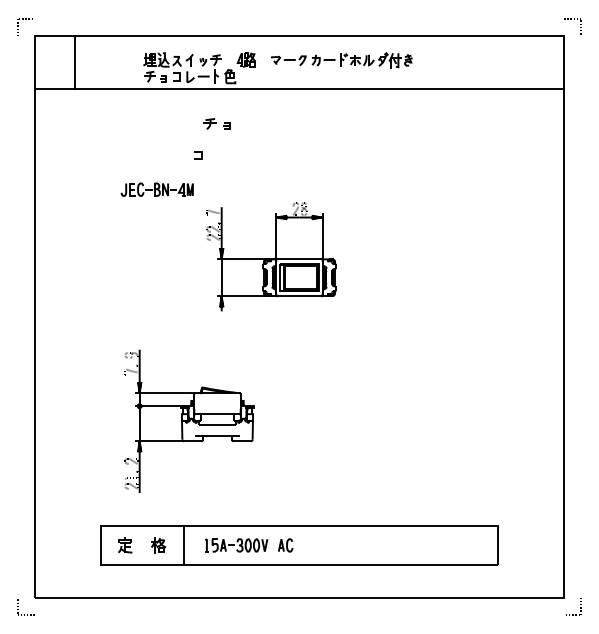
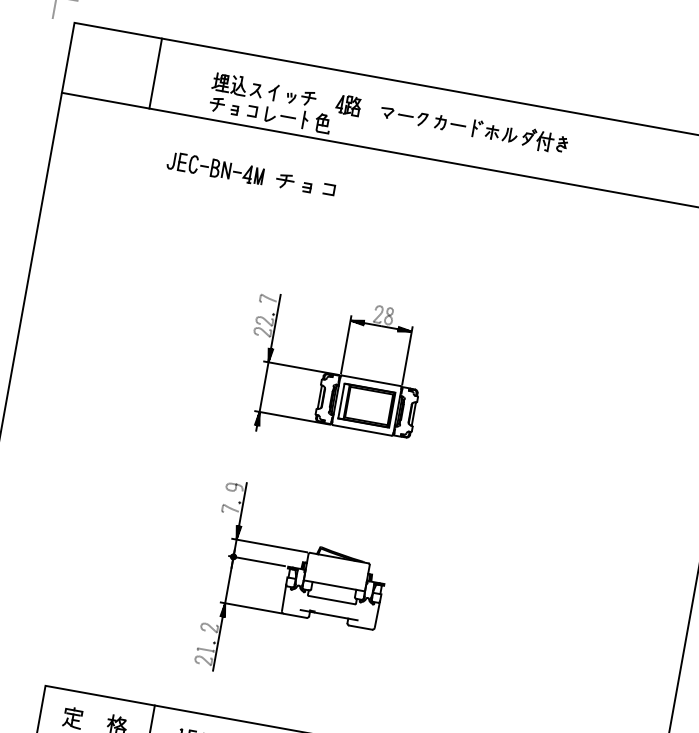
line: (74, 61) -> (155, 72), moved
line: (198, 152) -> (330, 186), moved
part: (156, 189) -> (214, 167), moved
part: (189, 420) -> (295, 587), moved

